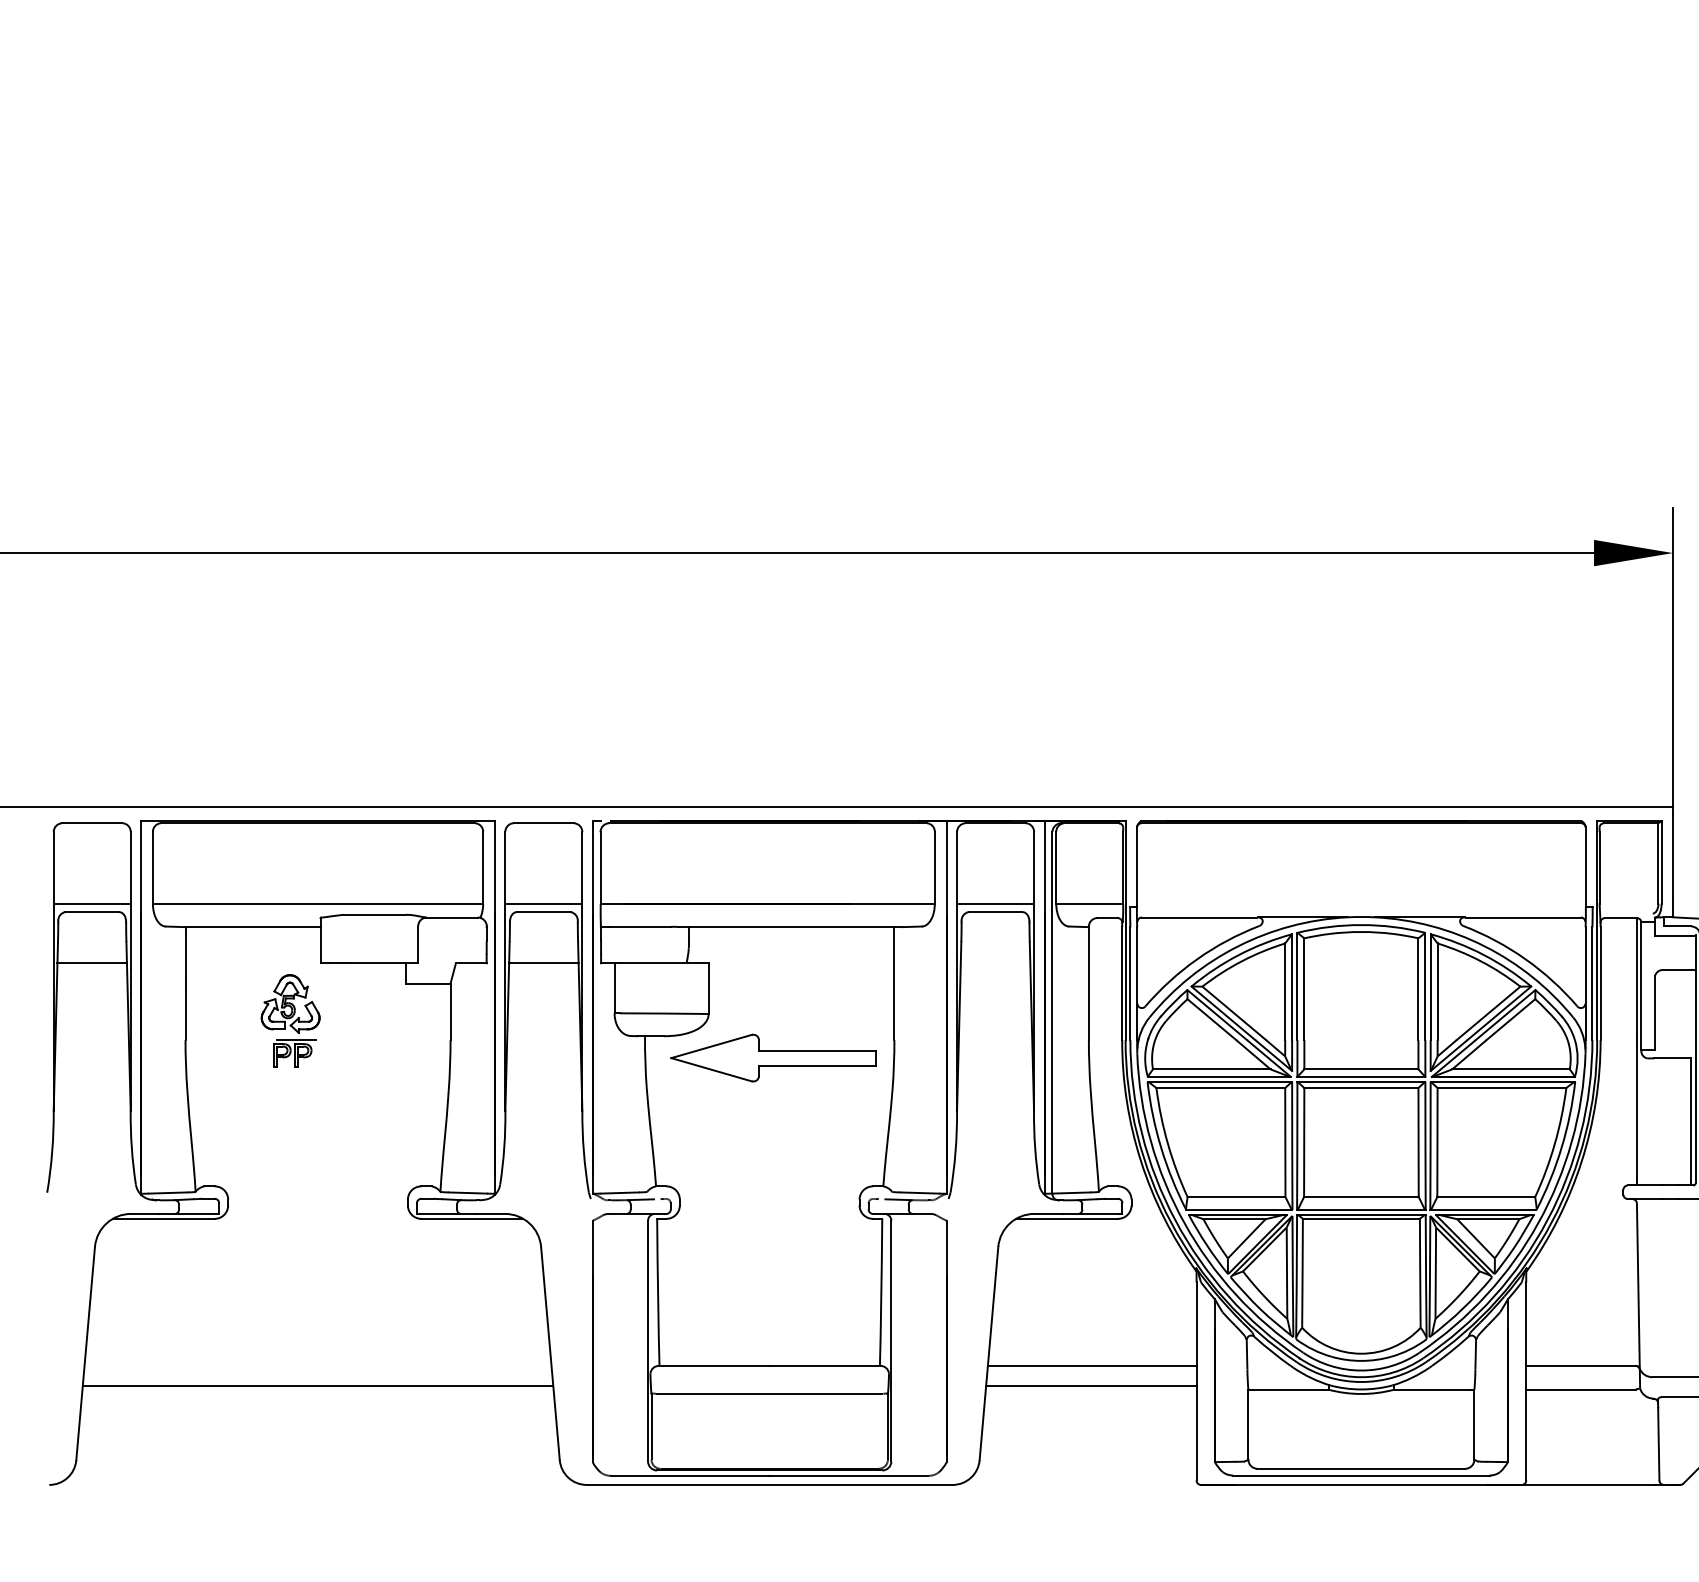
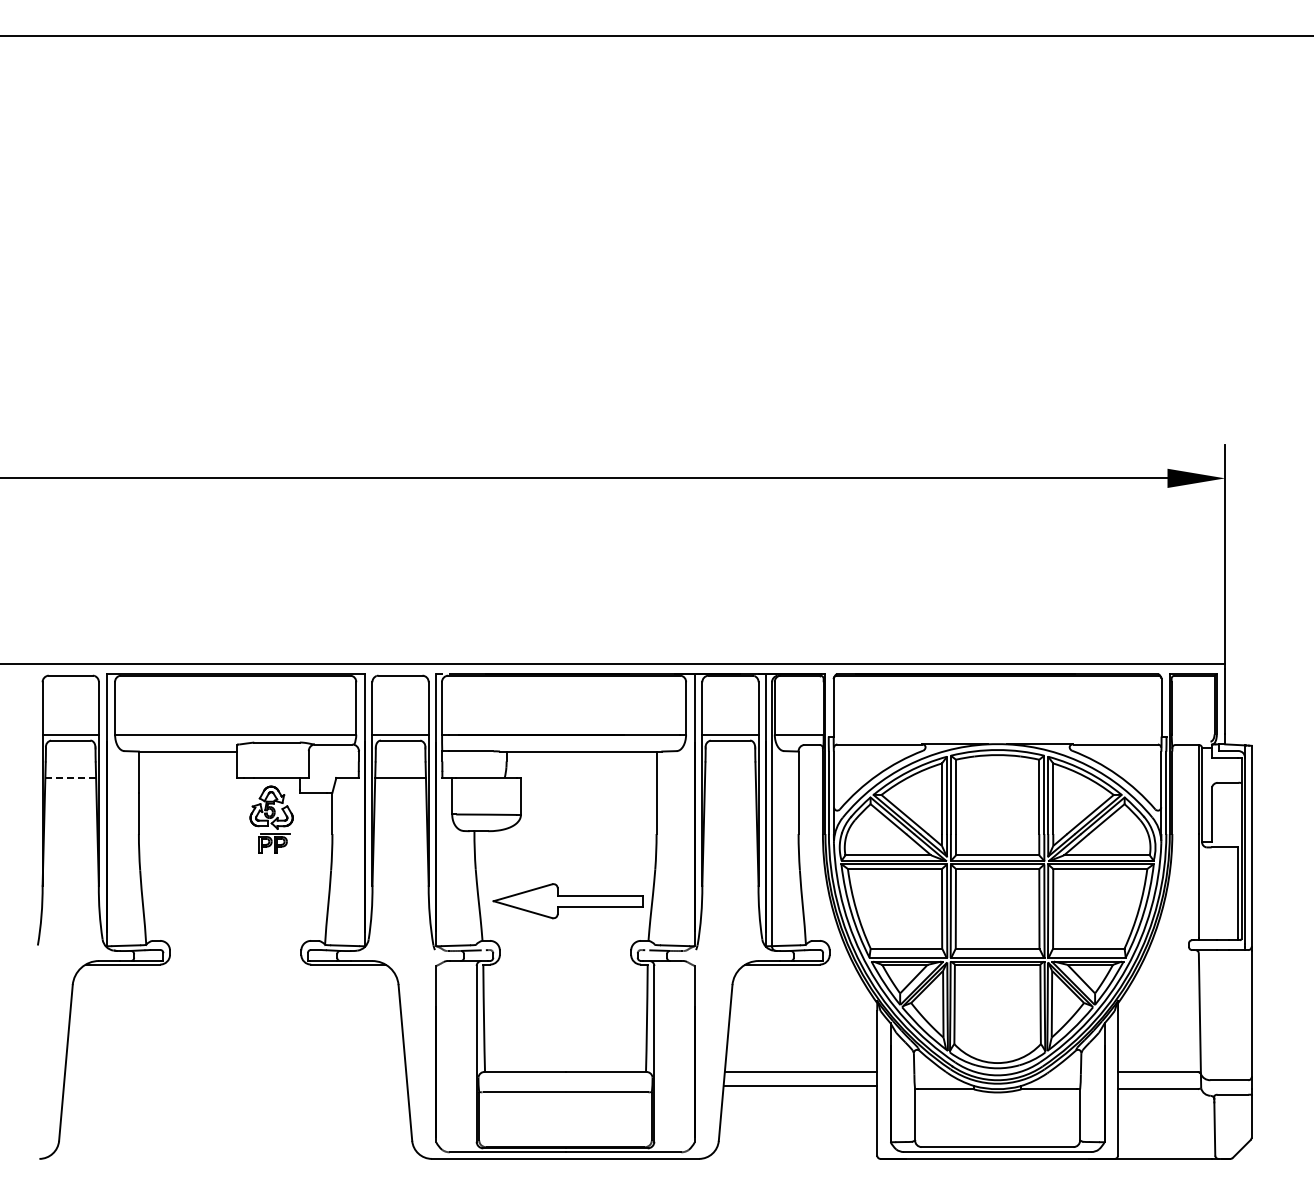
line: (93, 962) -> (71, 777), solid -> dashed
part: (290, 1020) -> (271, 819), moved
part: (772, 1058) -> (567, 901), moved
line: (317, 1385) -> (235, 1086), removed

